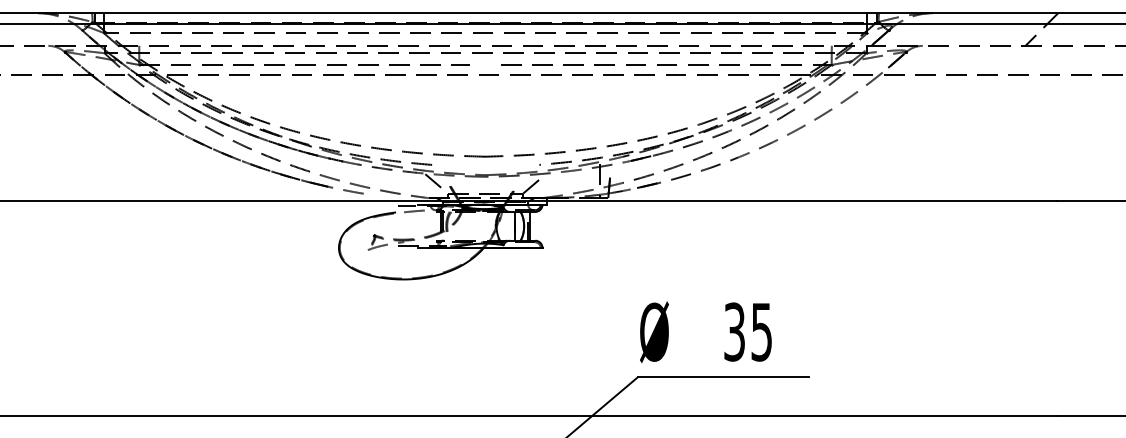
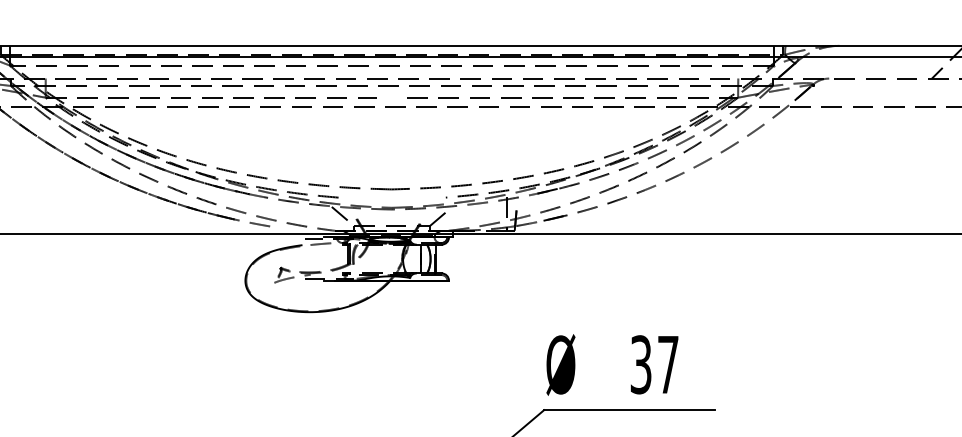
text: (761, 332) -> (667, 365), 35 -> 37

